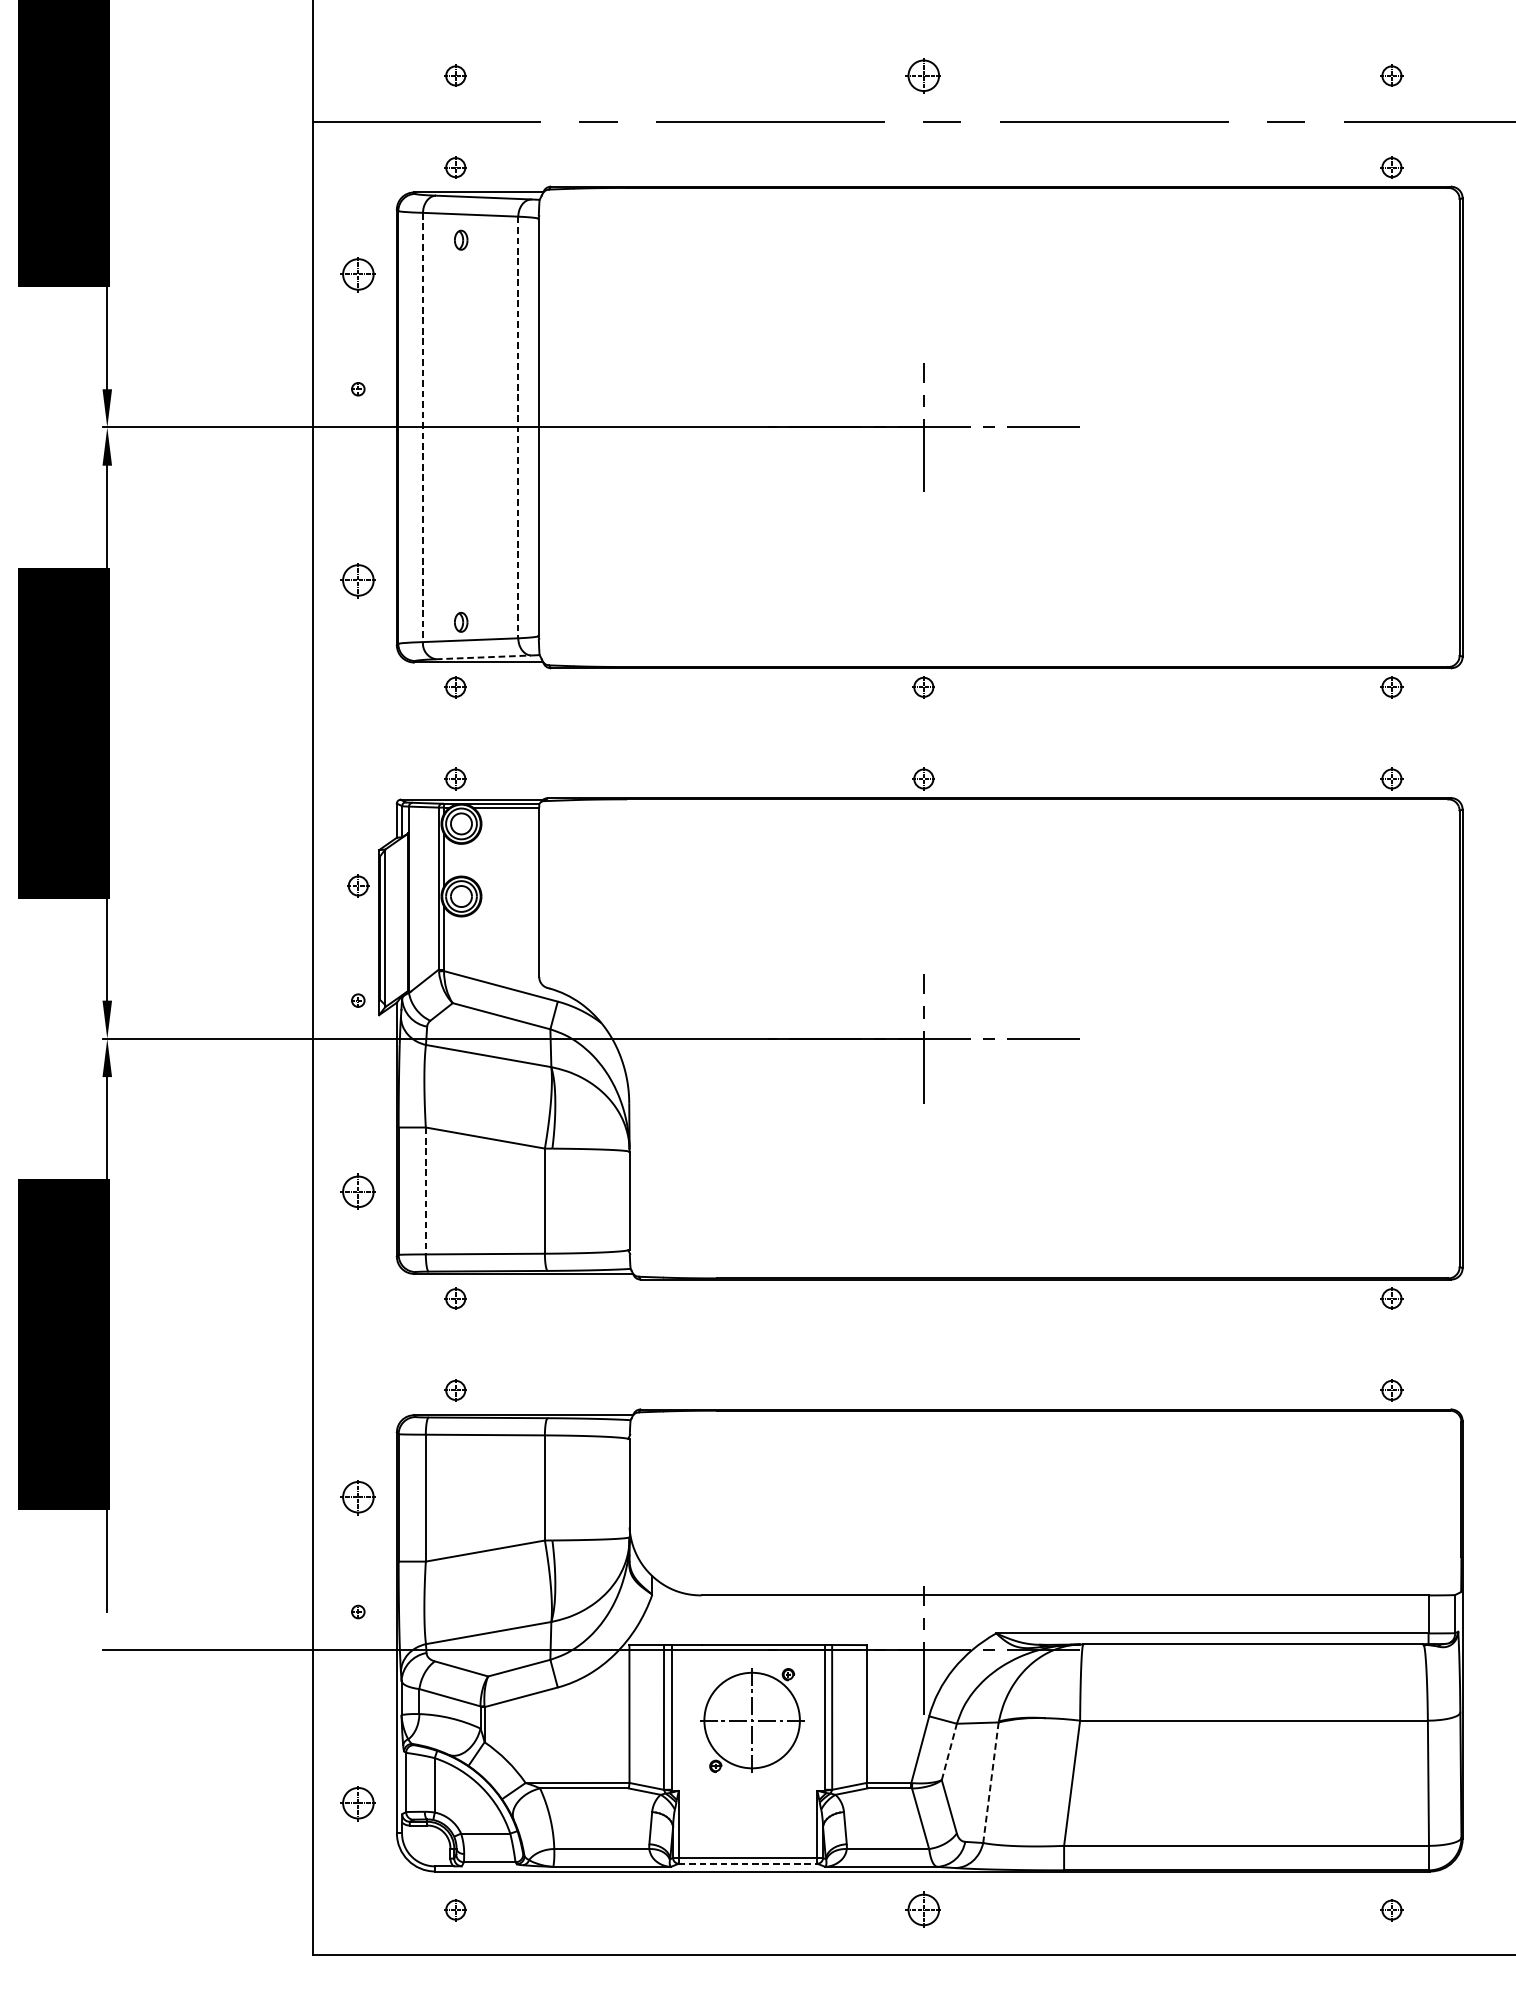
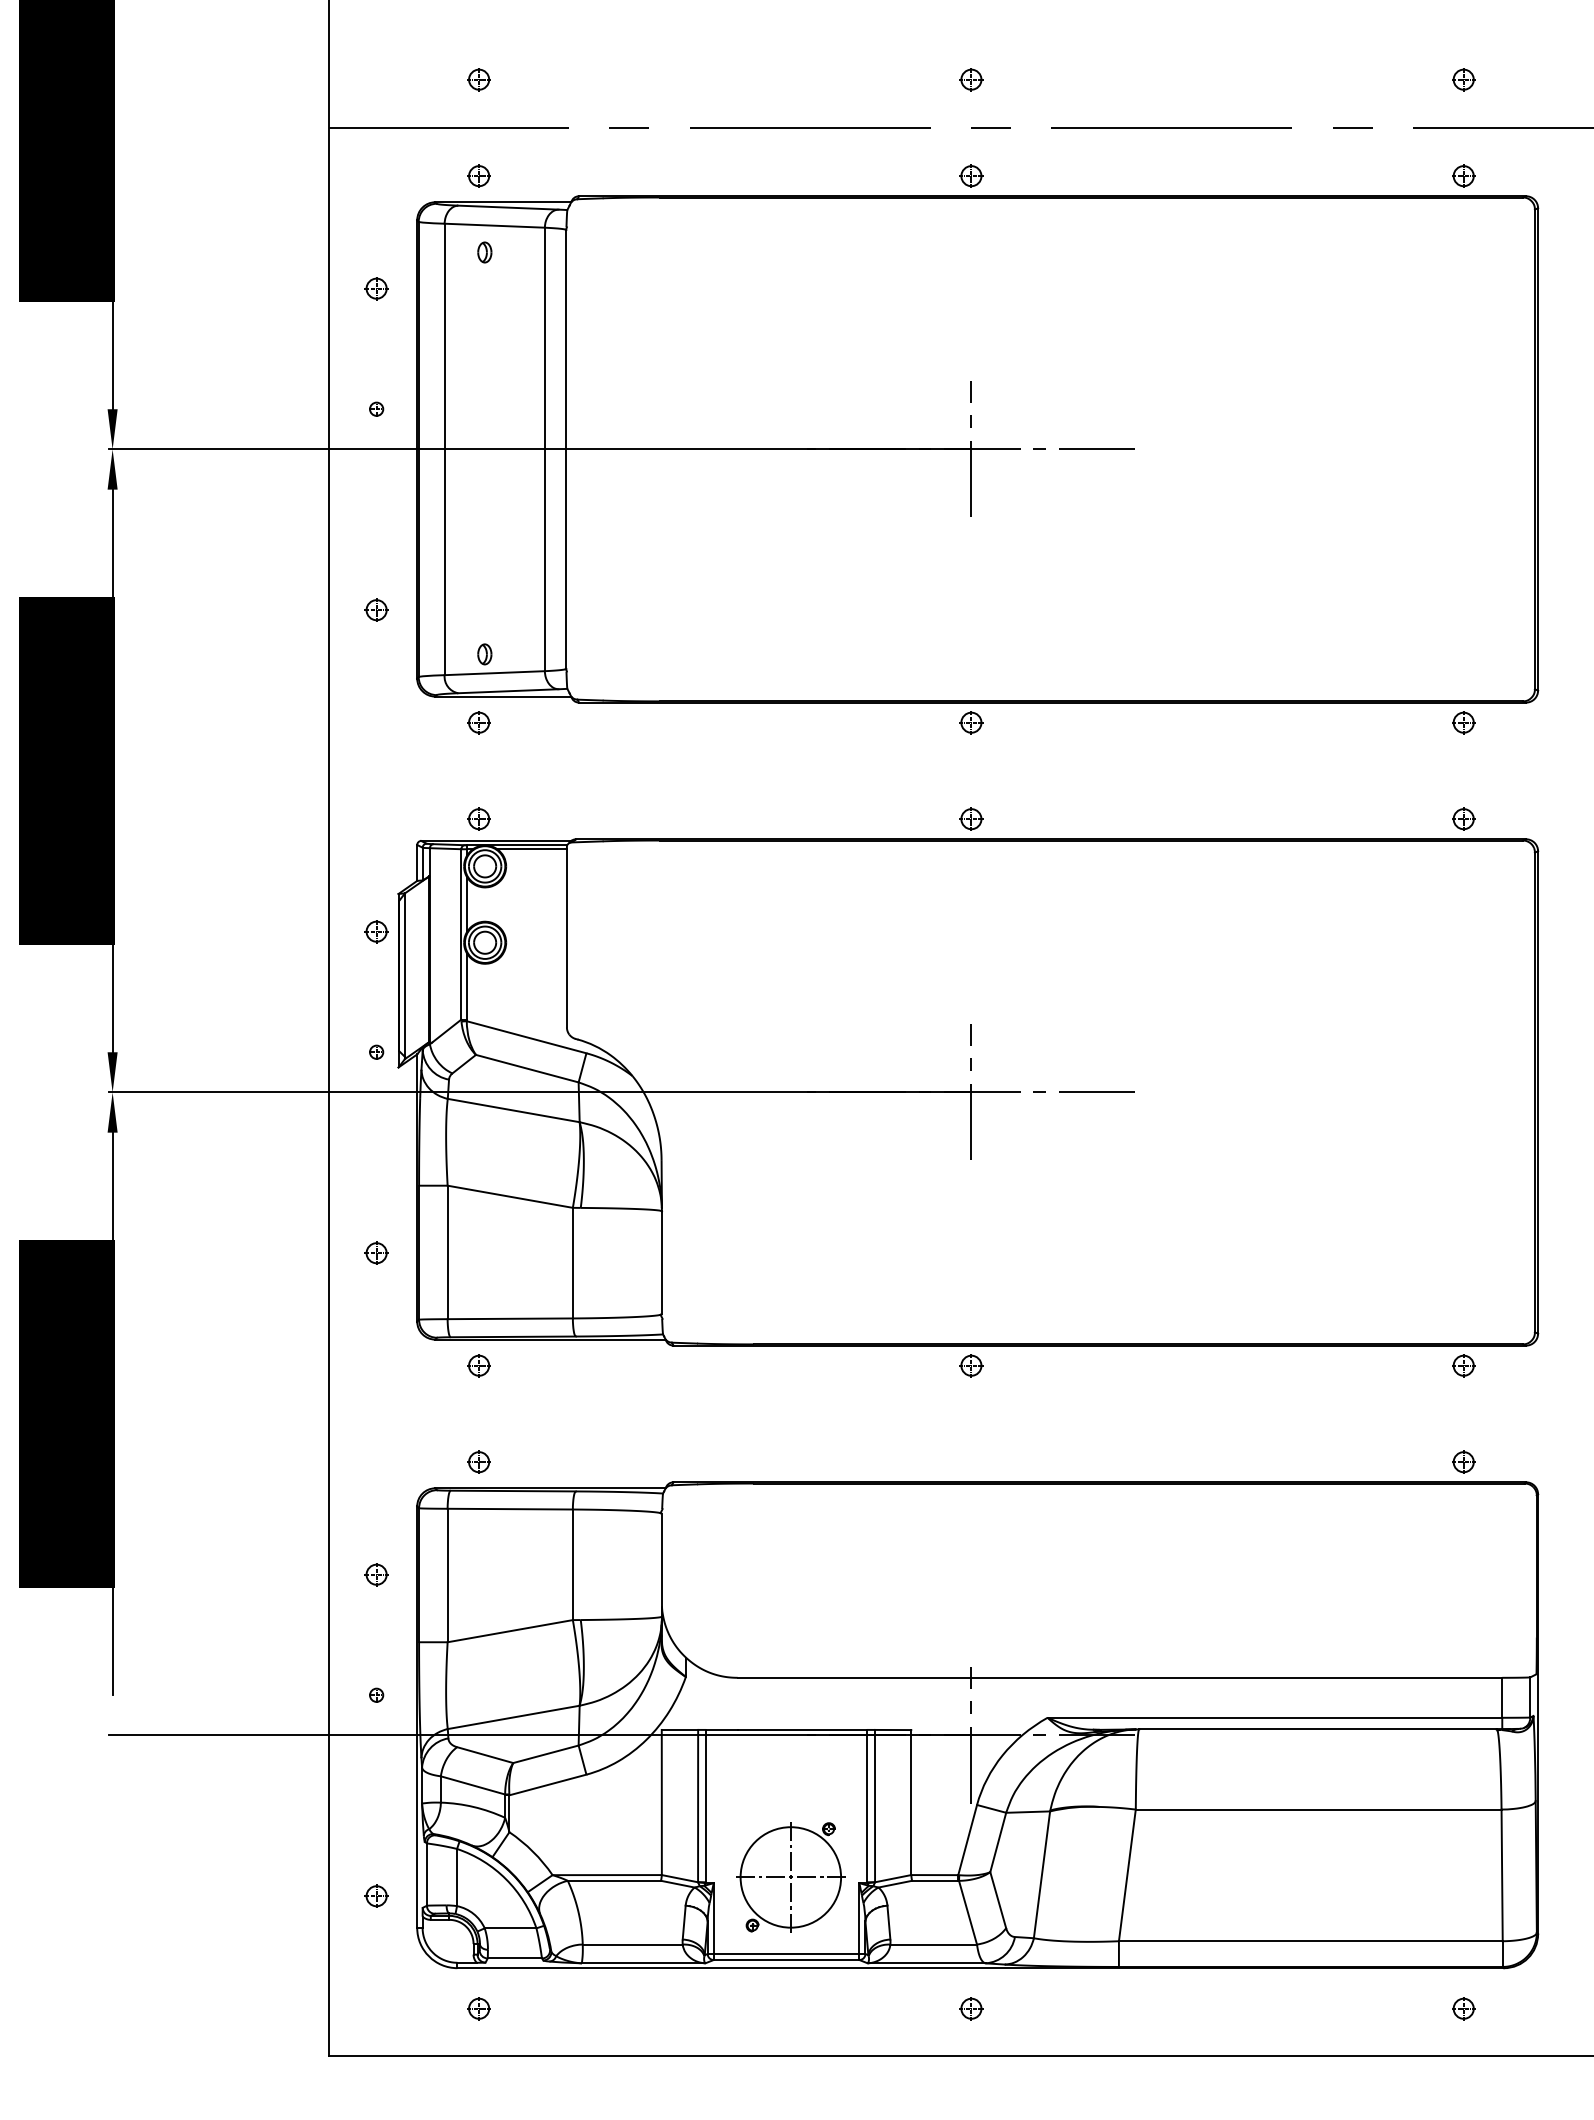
part: (923, 75) -> (971, 79), size x0.62
part: (923, 167) -> (971, 175), added
part: (358, 274) -> (376, 288), size x0.62
line: (422, 427) -> (444, 449), dashed -> solid
line: (517, 427) -> (544, 449), dashed -> solid
part: (358, 579) -> (376, 609), size x0.62
line: (483, 657) -> (508, 691), dashed -> solid
part: (358, 1191) -> (376, 1252), size x0.62
line: (425, 1191) -> (447, 1252), dashed -> solid
part: (923, 1298) -> (971, 1365), added
part: (358, 1497) -> (376, 1574), size x0.62
part: (751, 1720) -> (790, 1877), moved
line: (949, 1752) -> (998, 1842), dashed -> solid
line: (991, 1782) -> (1042, 1874), dashed -> solid
part: (358, 1802) -> (376, 1895), size x0.62
line: (748, 1864) -> (786, 1960), dashed -> solid
part: (923, 1909) -> (971, 2008), size x0.62

